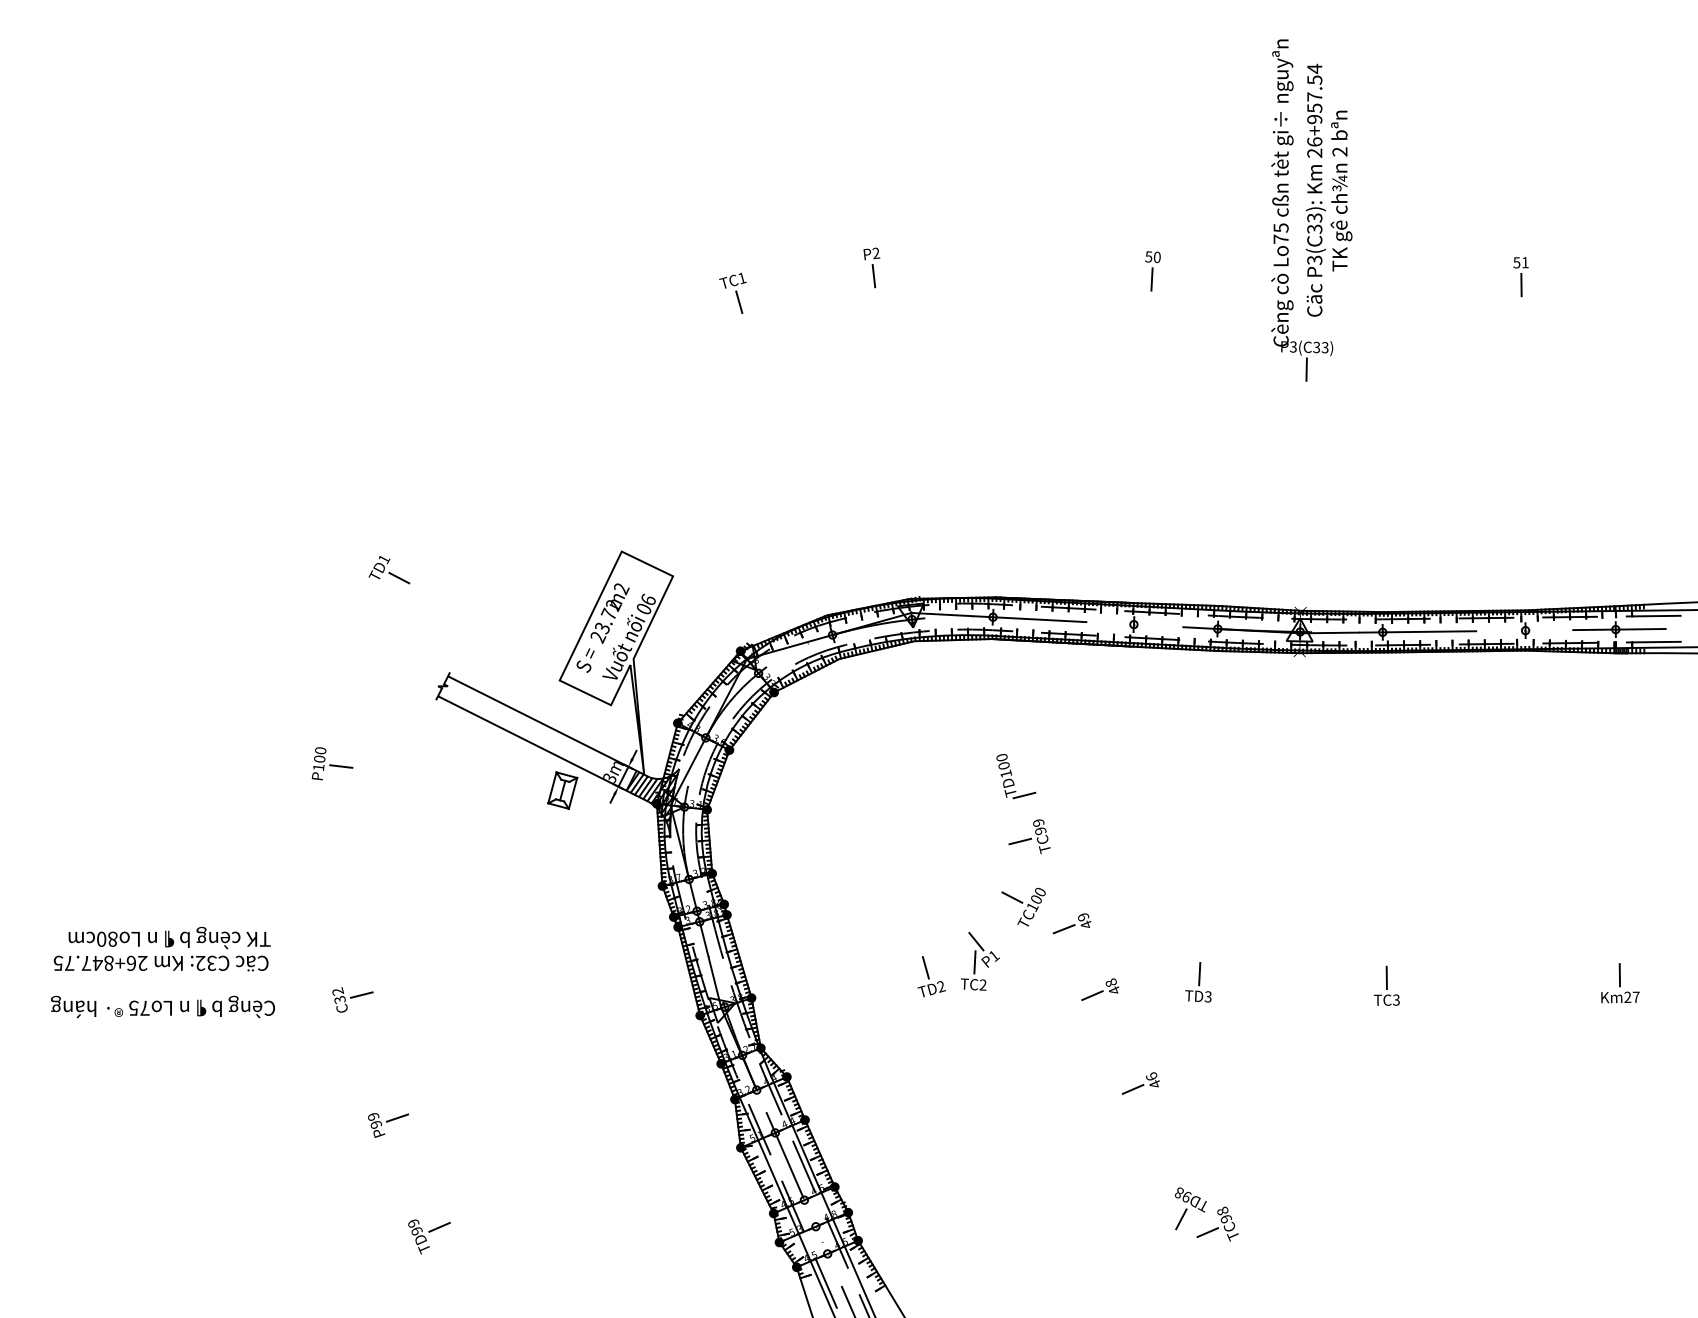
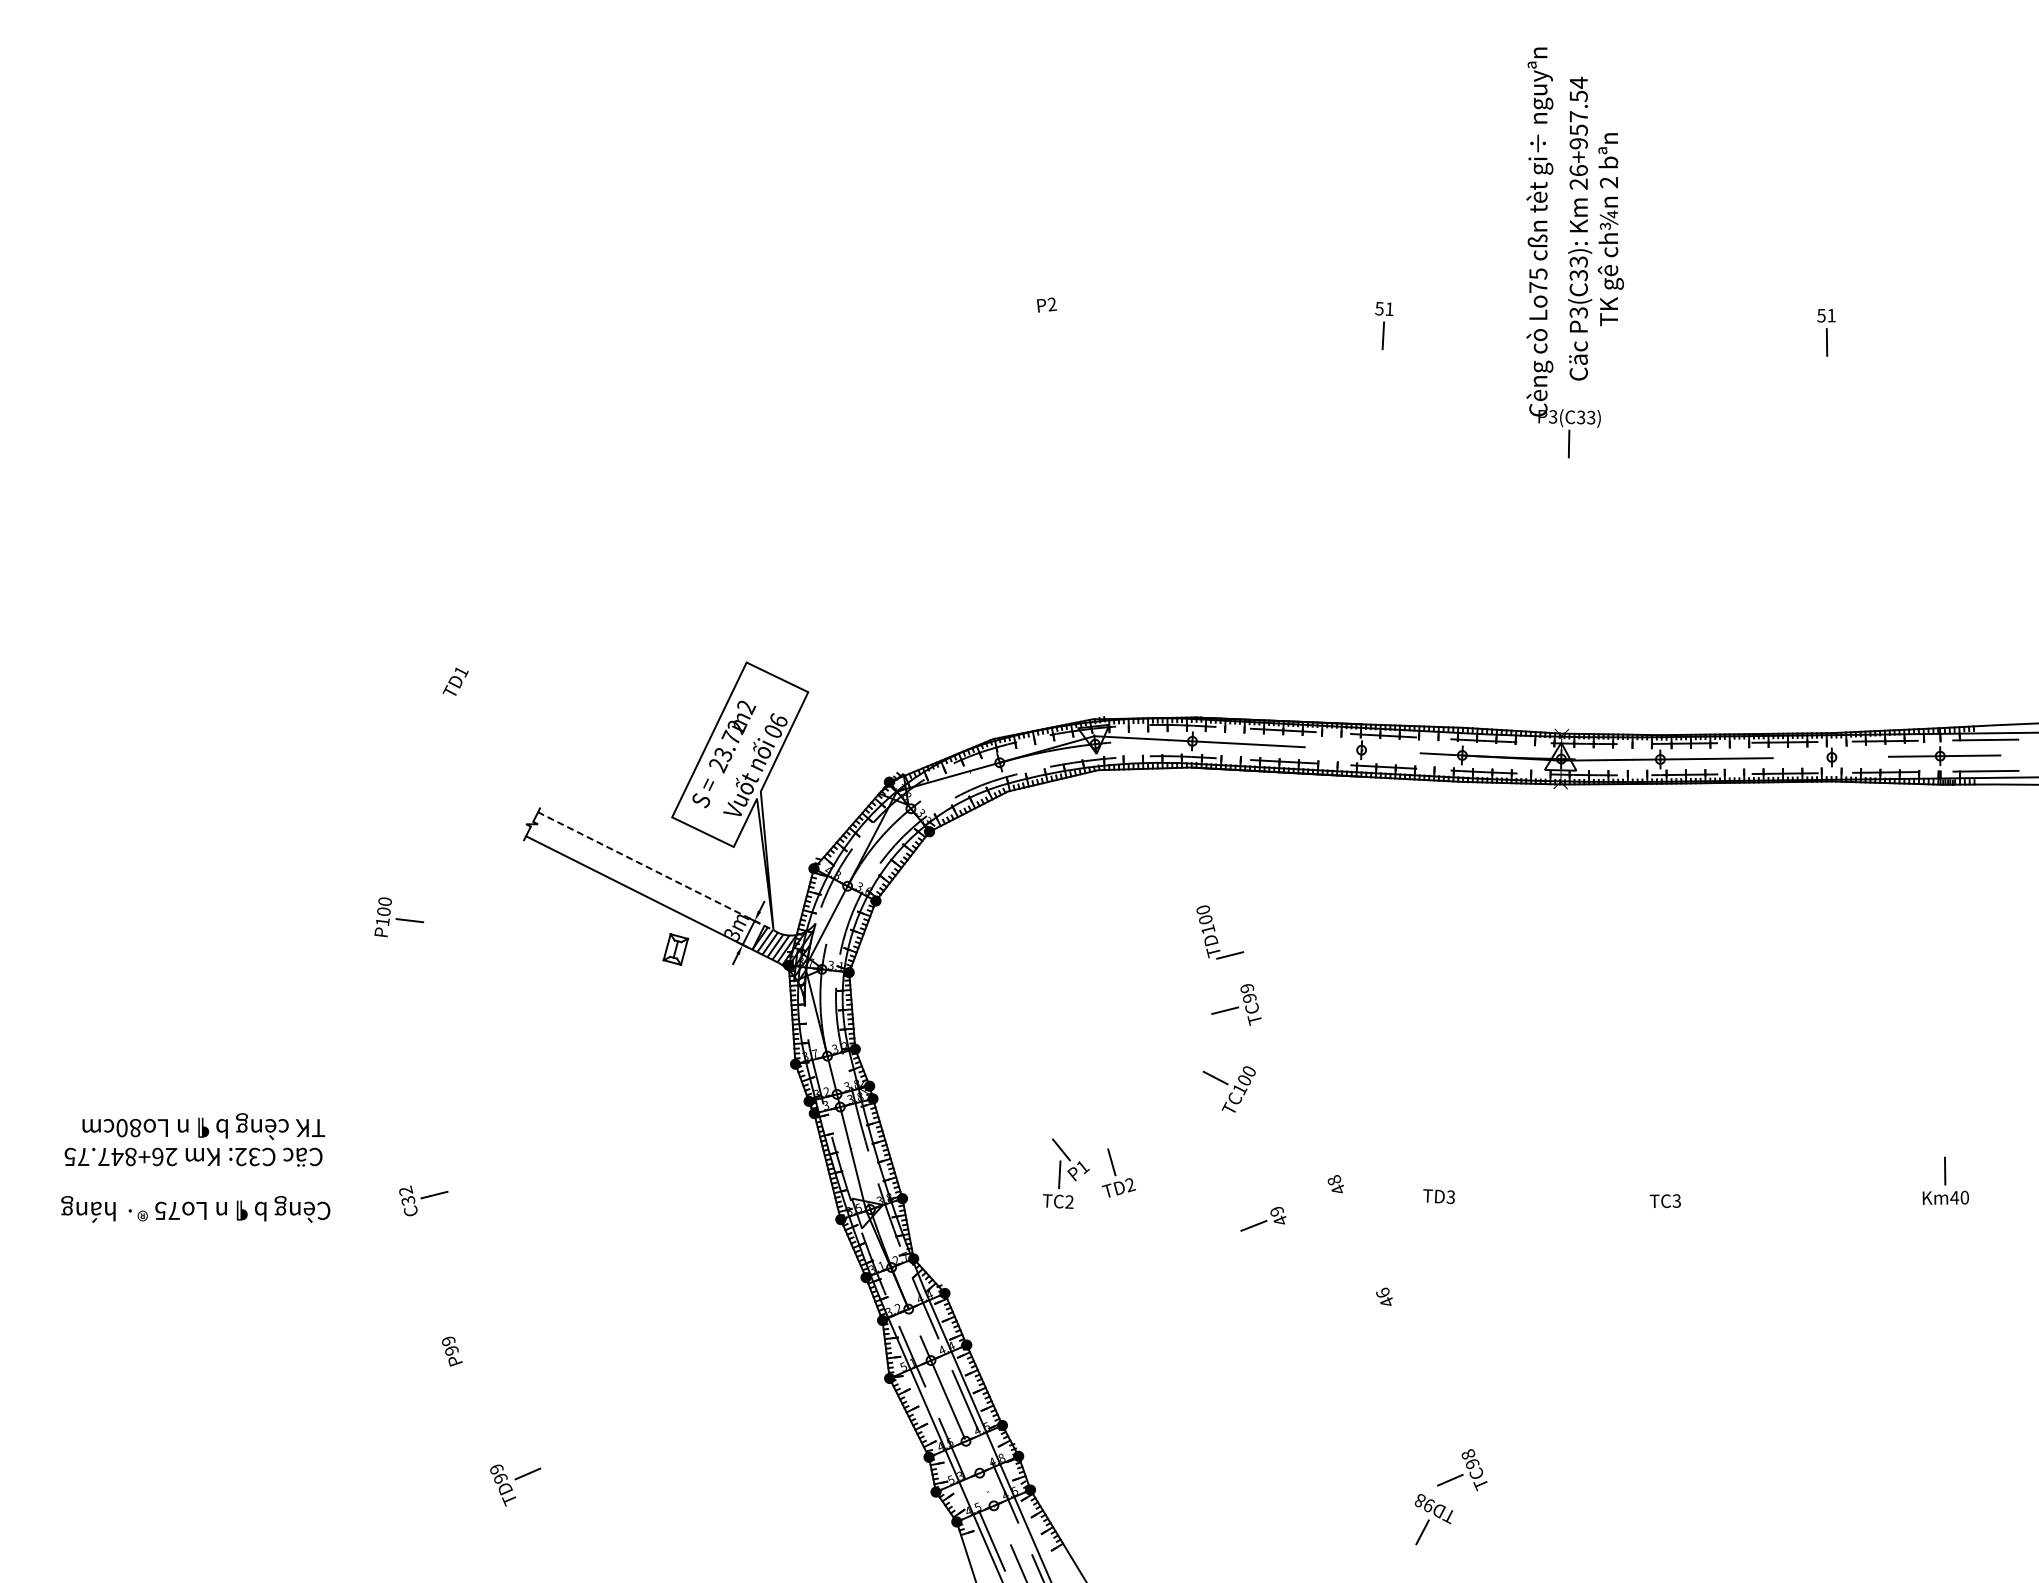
text: (1157, 257) -> (1389, 309), 50 -> 51
line: (873, 275) -> (1048, 331), removed
part: (732, 292) -> (879, 351), removed
line: (399, 578) -> (479, 694), removed
line: (548, 726) -> (658, 872), solid -> dashed
part: (562, 790) -> (675, 949), size x0.7
part: (1072, 923) -> (1263, 1219), moved
part: (980, 961) -> (1066, 1173), moved
line: (1199, 973) -> (1440, 1169), removed
line: (1386, 977) -> (1665, 1174), removed
line: (1092, 995) -> (1311, 1195), removed
text: (1631, 997) -> (1959, 1197), Km27 -> Km40
line: (1132, 1089) -> (1360, 1308), removed
line: (397, 1117) -> (477, 1342), removed
part: (1190, 1208) -> (1433, 1519), moved

